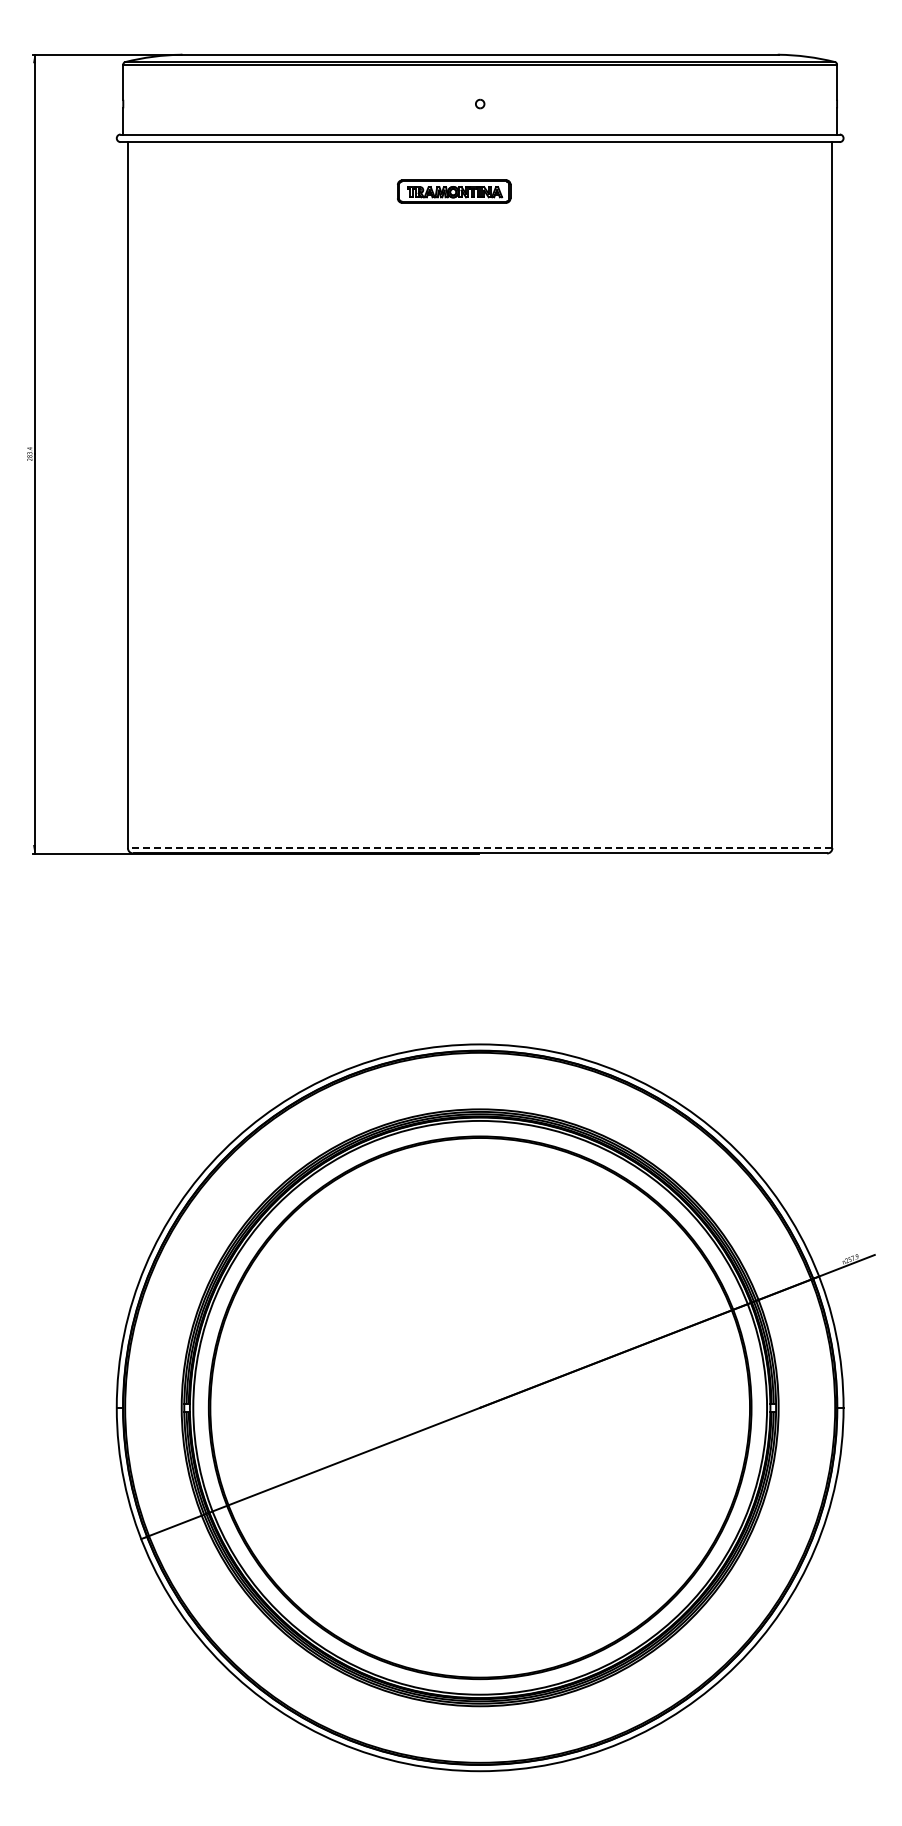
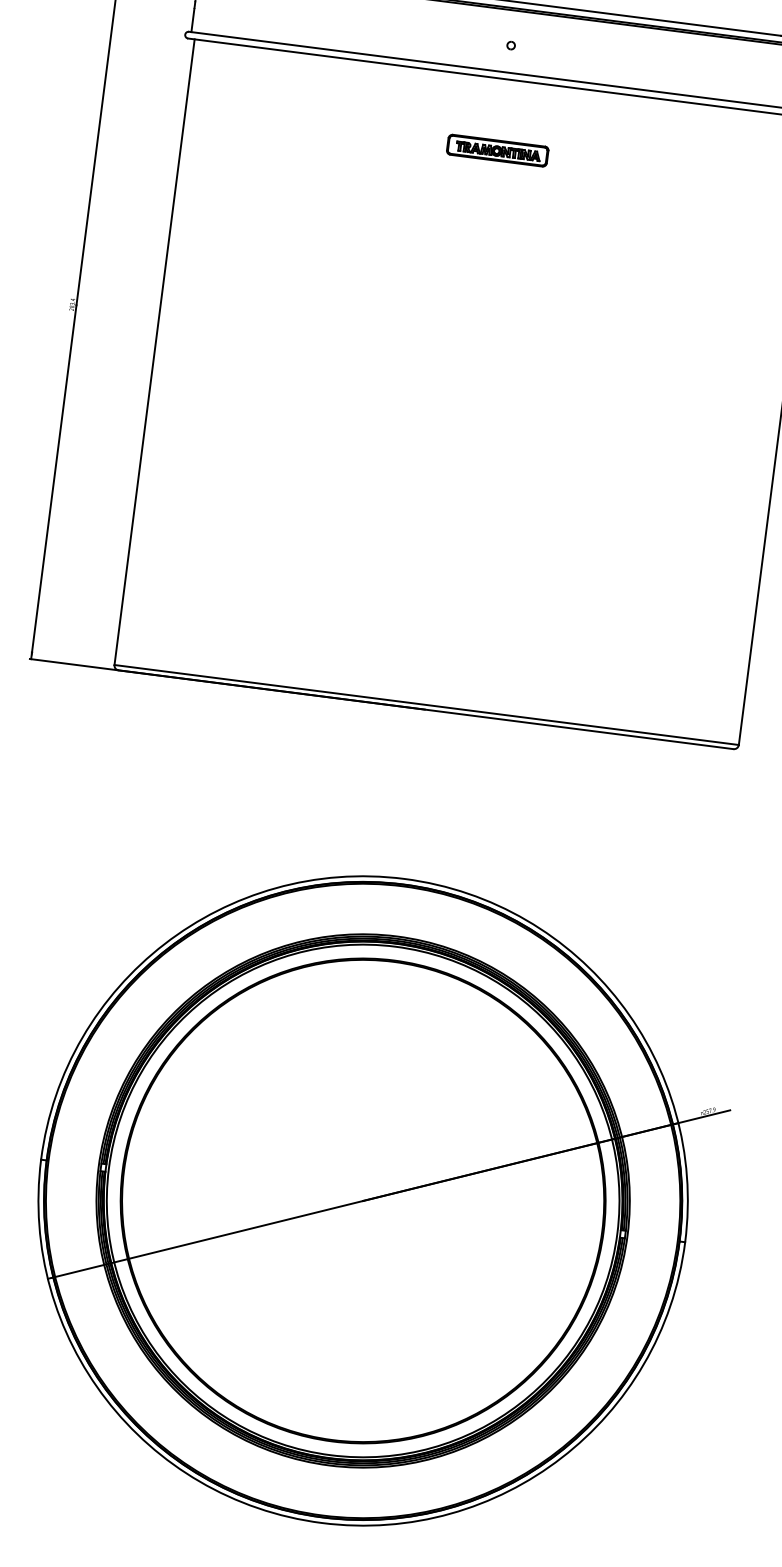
part: (454, 191) -> (497, 150), moved
line: (479, 848) -> (426, 705), dashed -> solid

